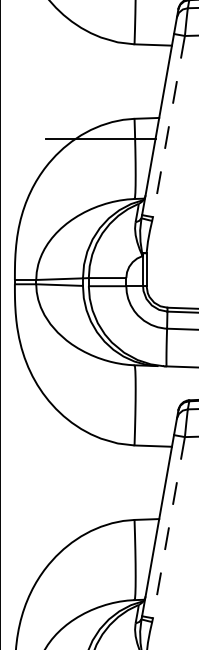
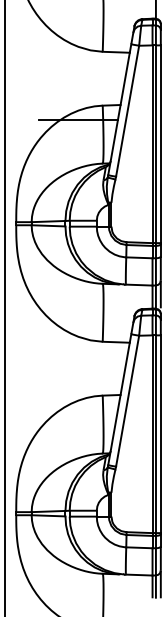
line: (168, 126) -> (127, 111), dashed -> solid
line: (168, 528) -> (127, 401), dashed -> solid

